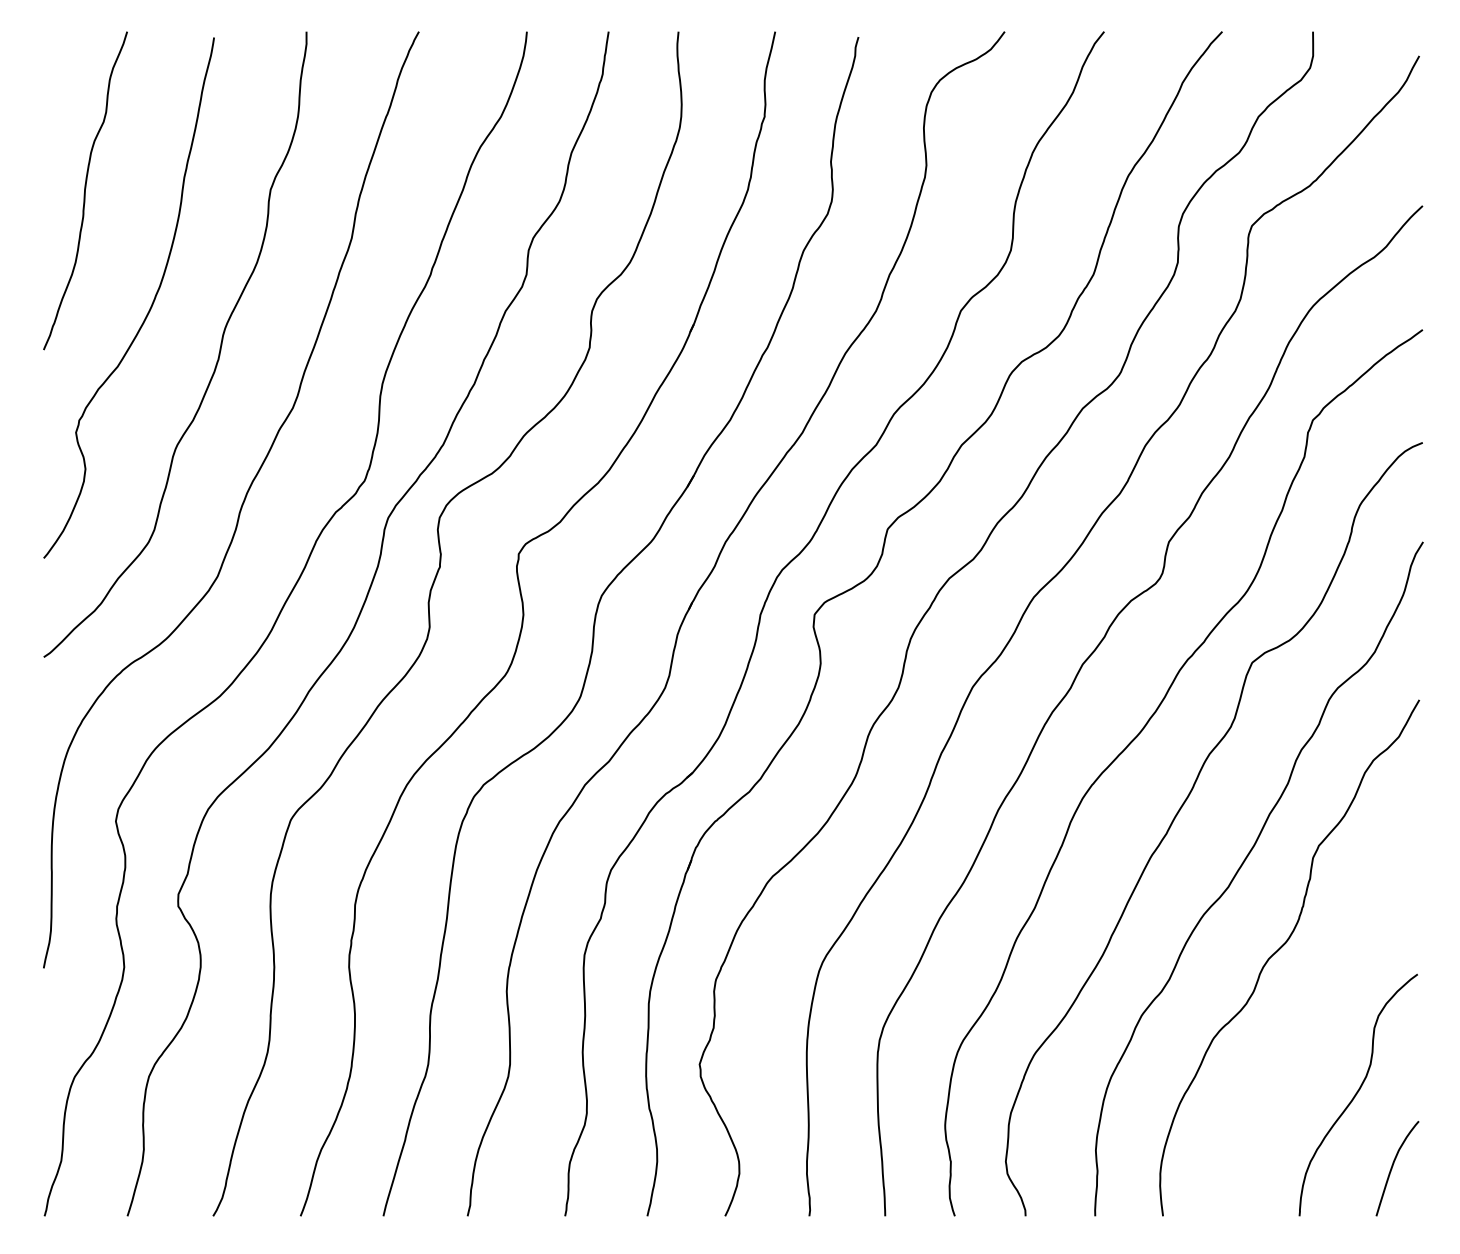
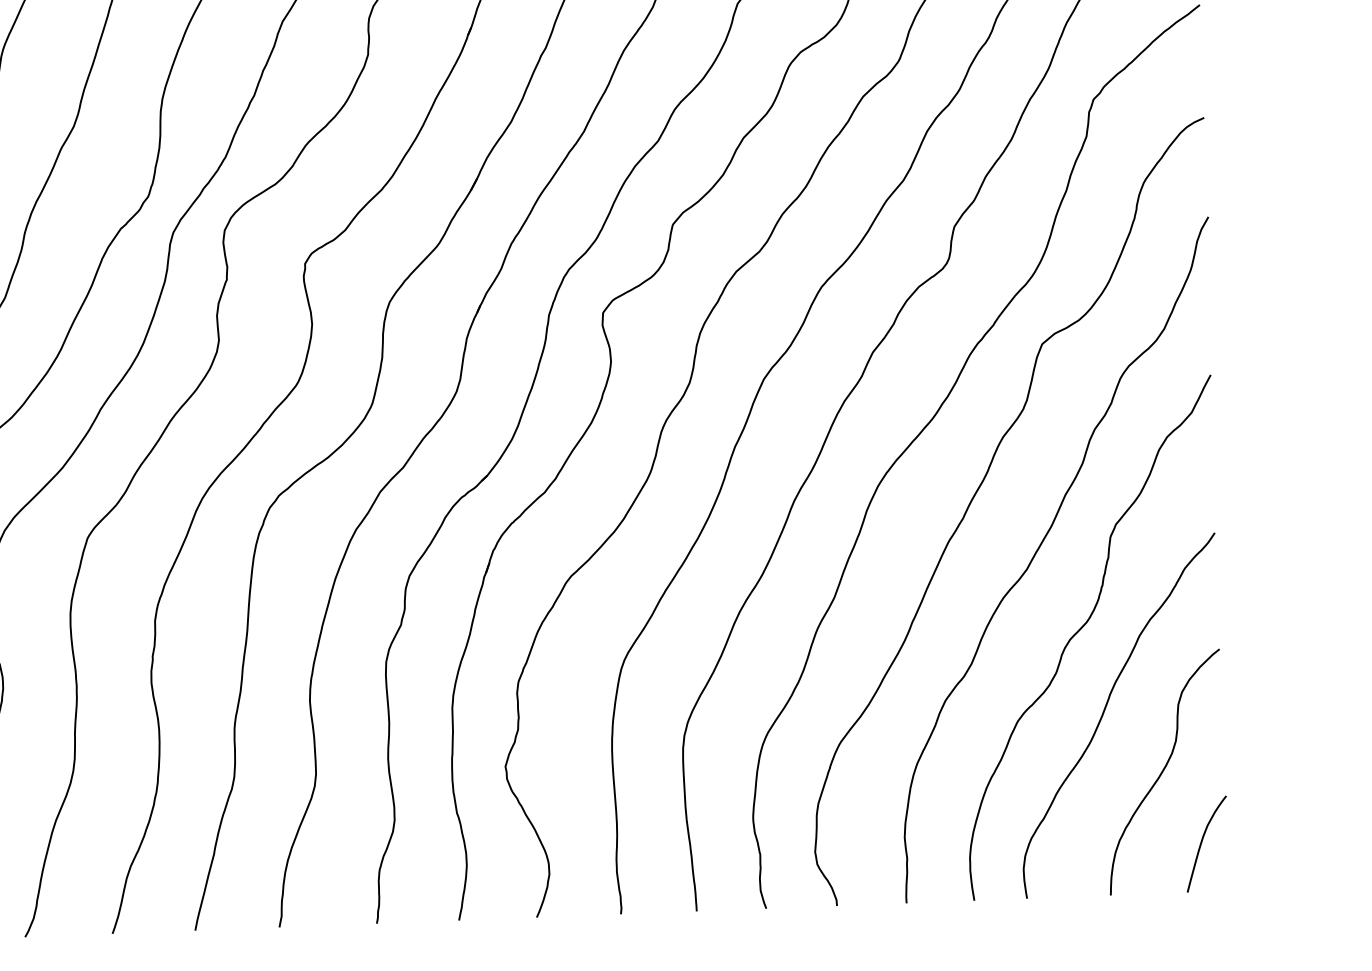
curve: (1301, 1030) -> (1105, 709), added

